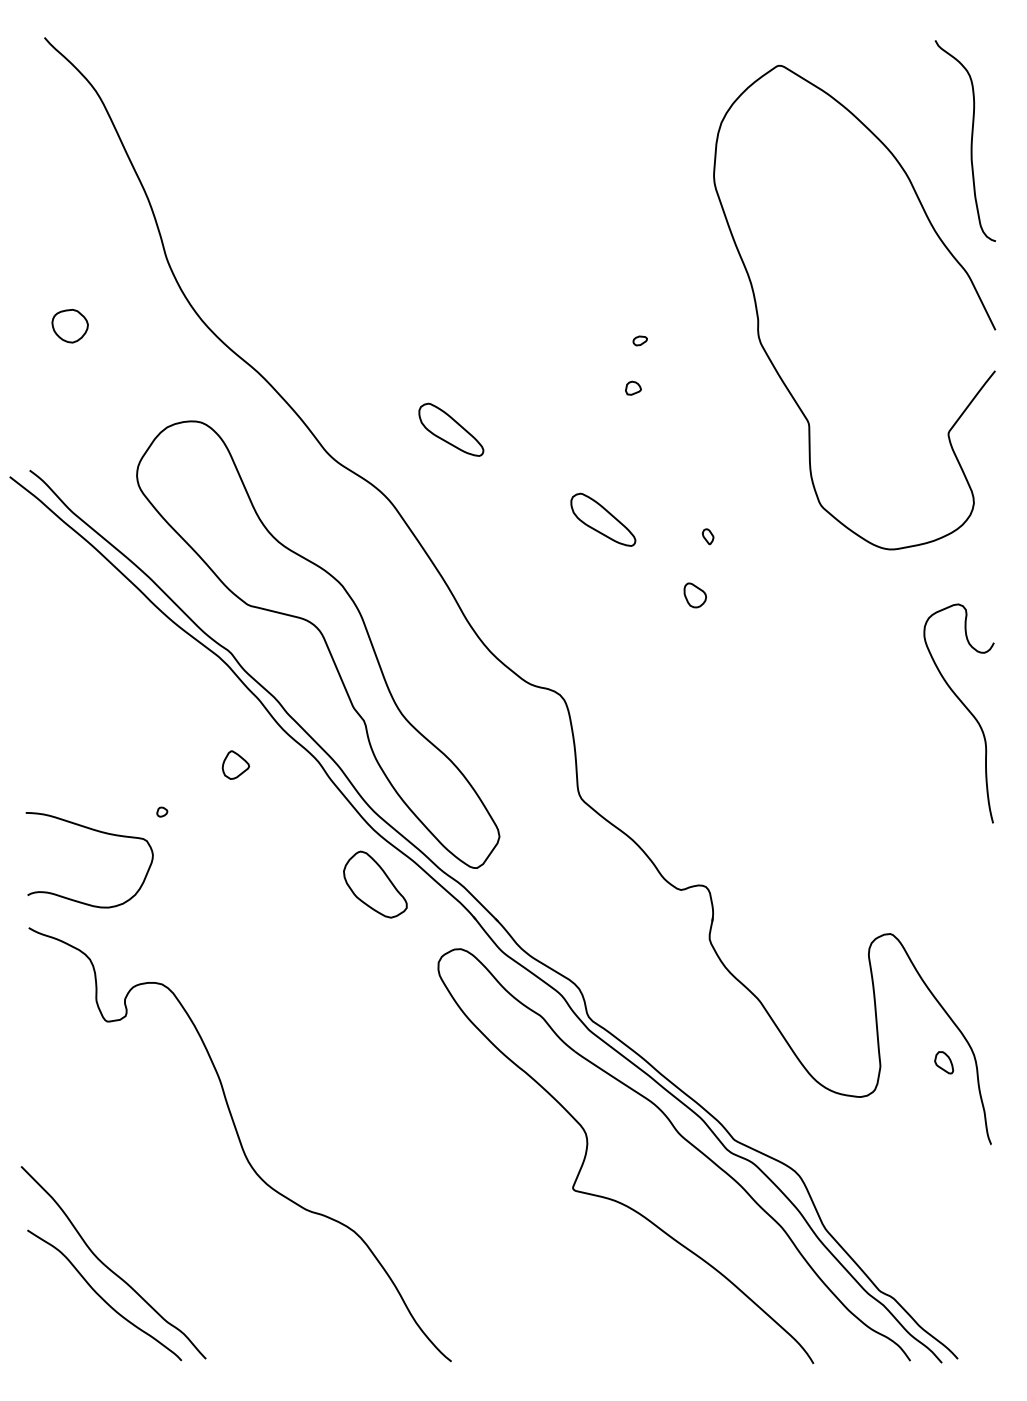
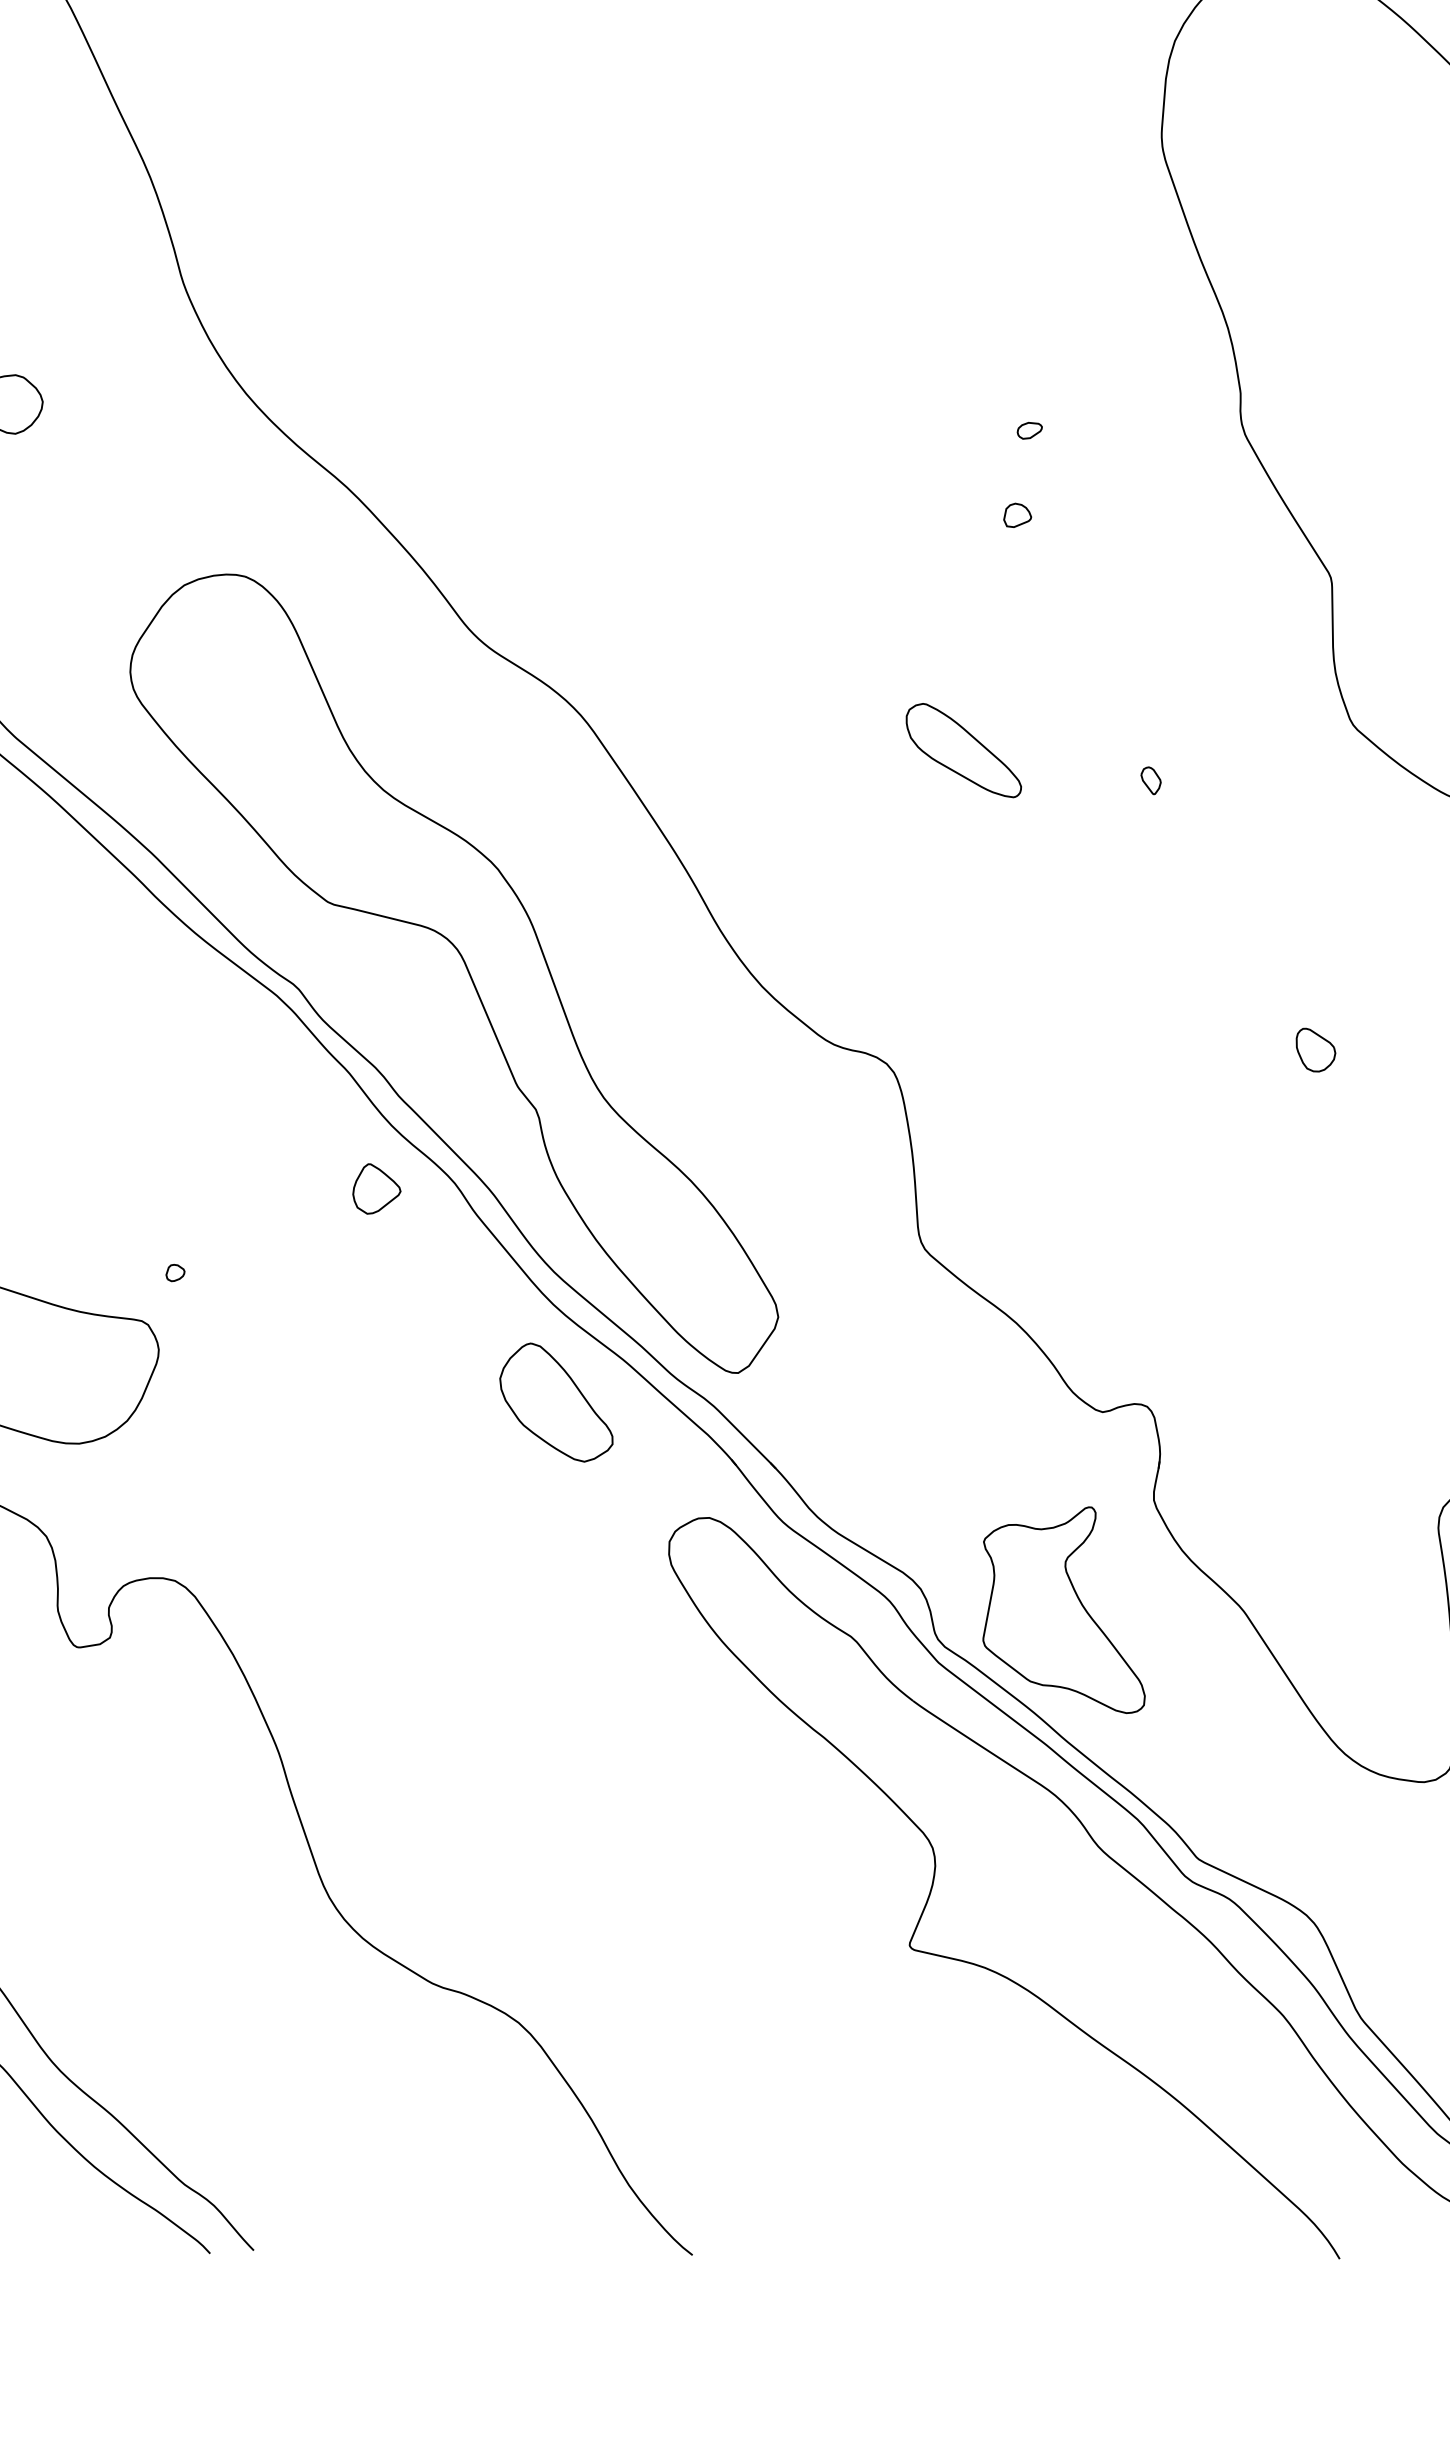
part: (451, 429) -> (692, 589), removed
part: (695, 595) -> (1316, 1050), moved
part: (235, 764) -> (376, 1187), moved
part: (659, 1000) -> (1064, 1609), added

